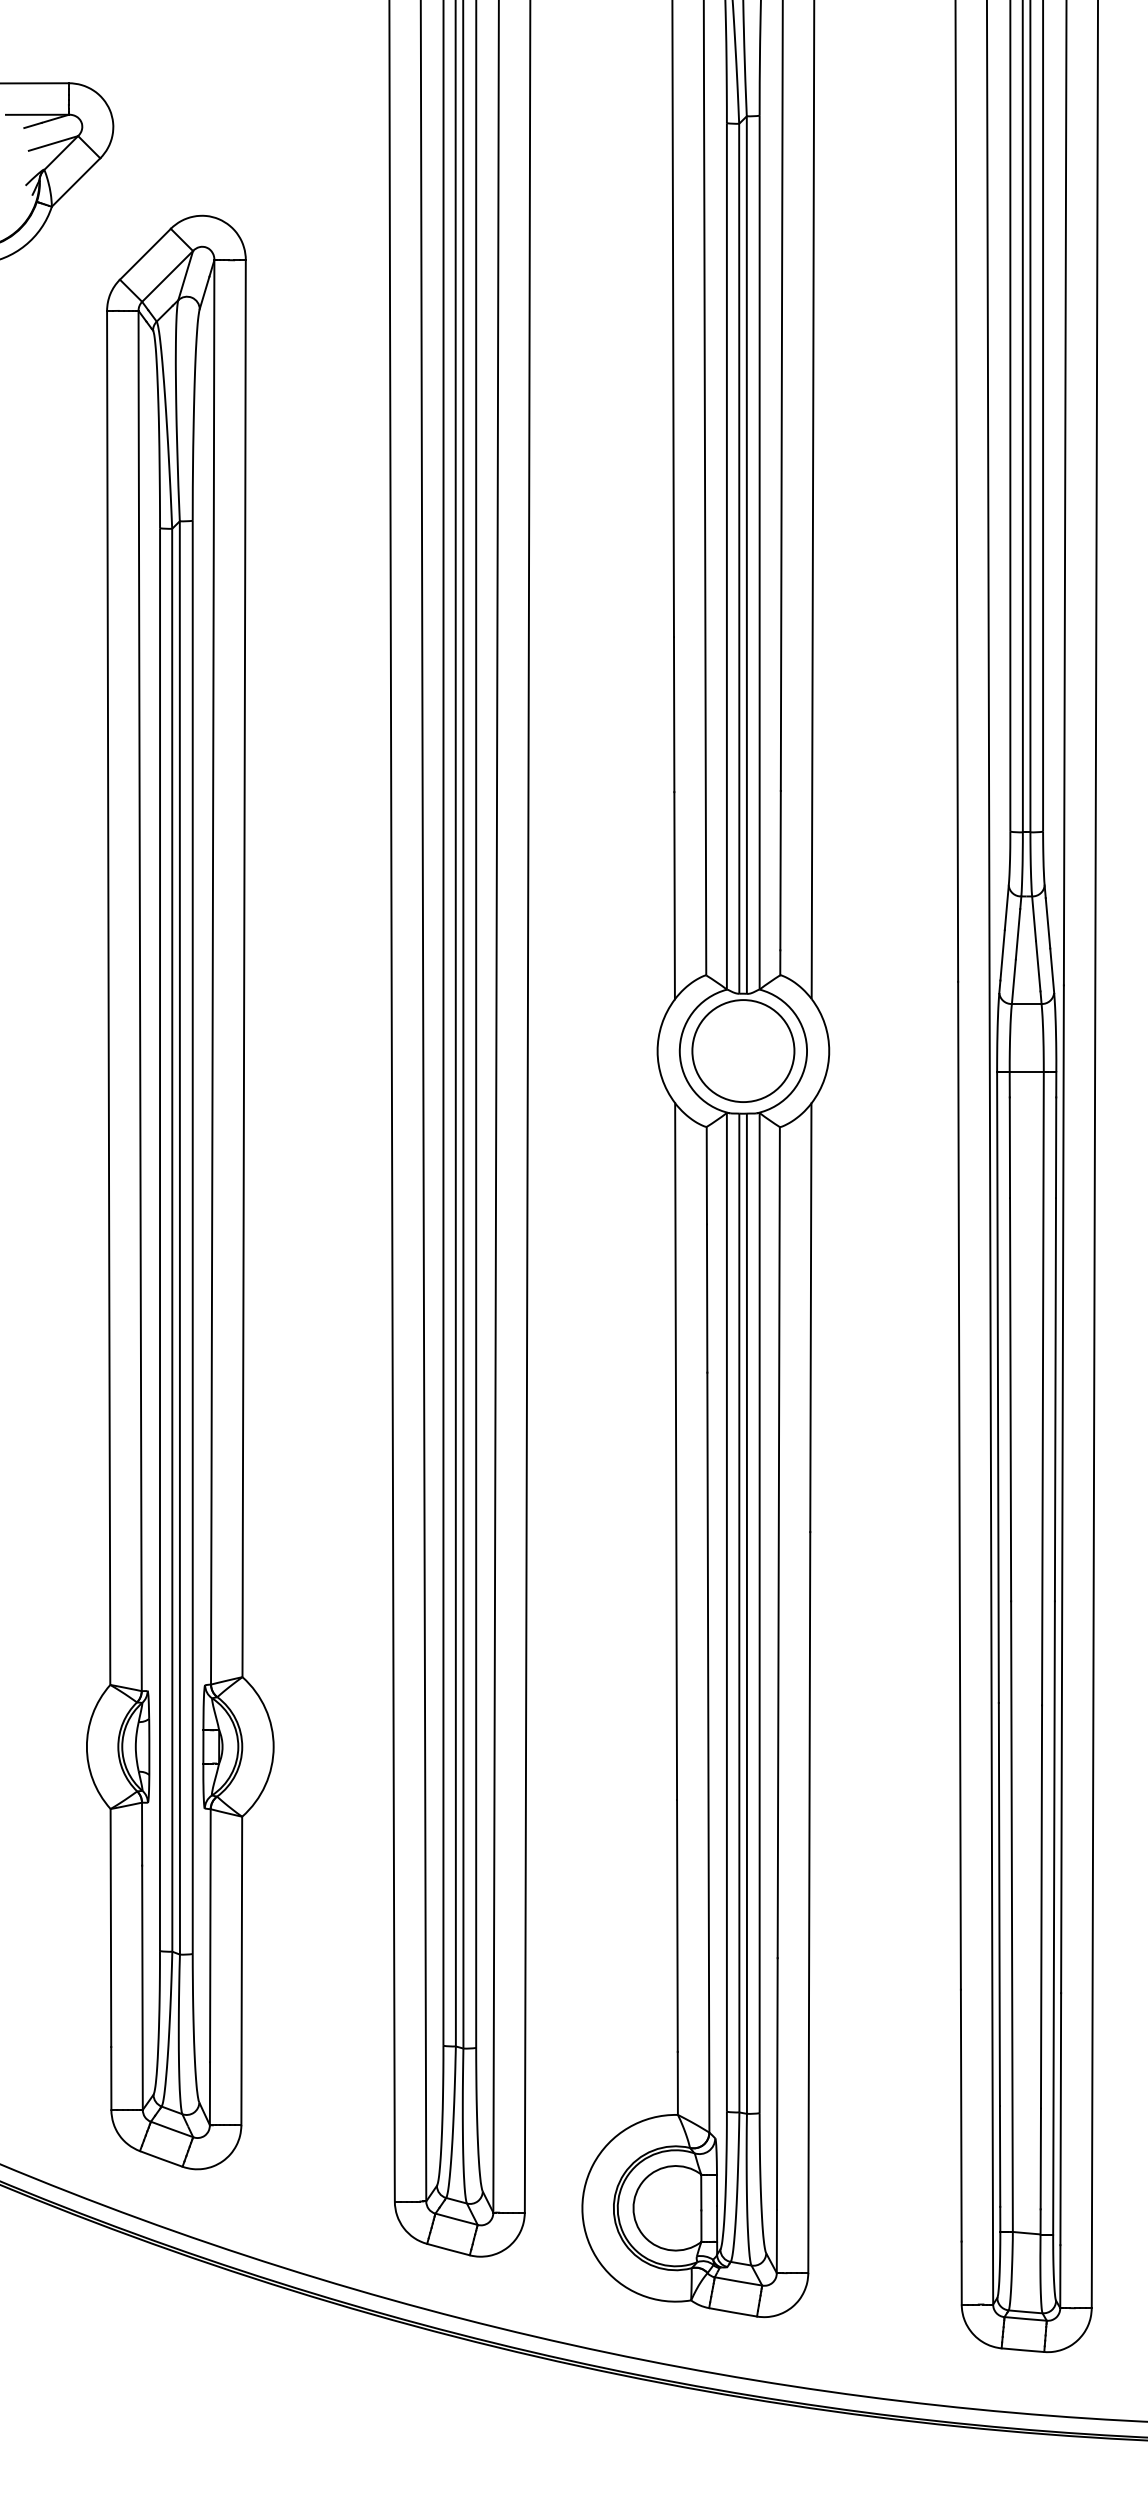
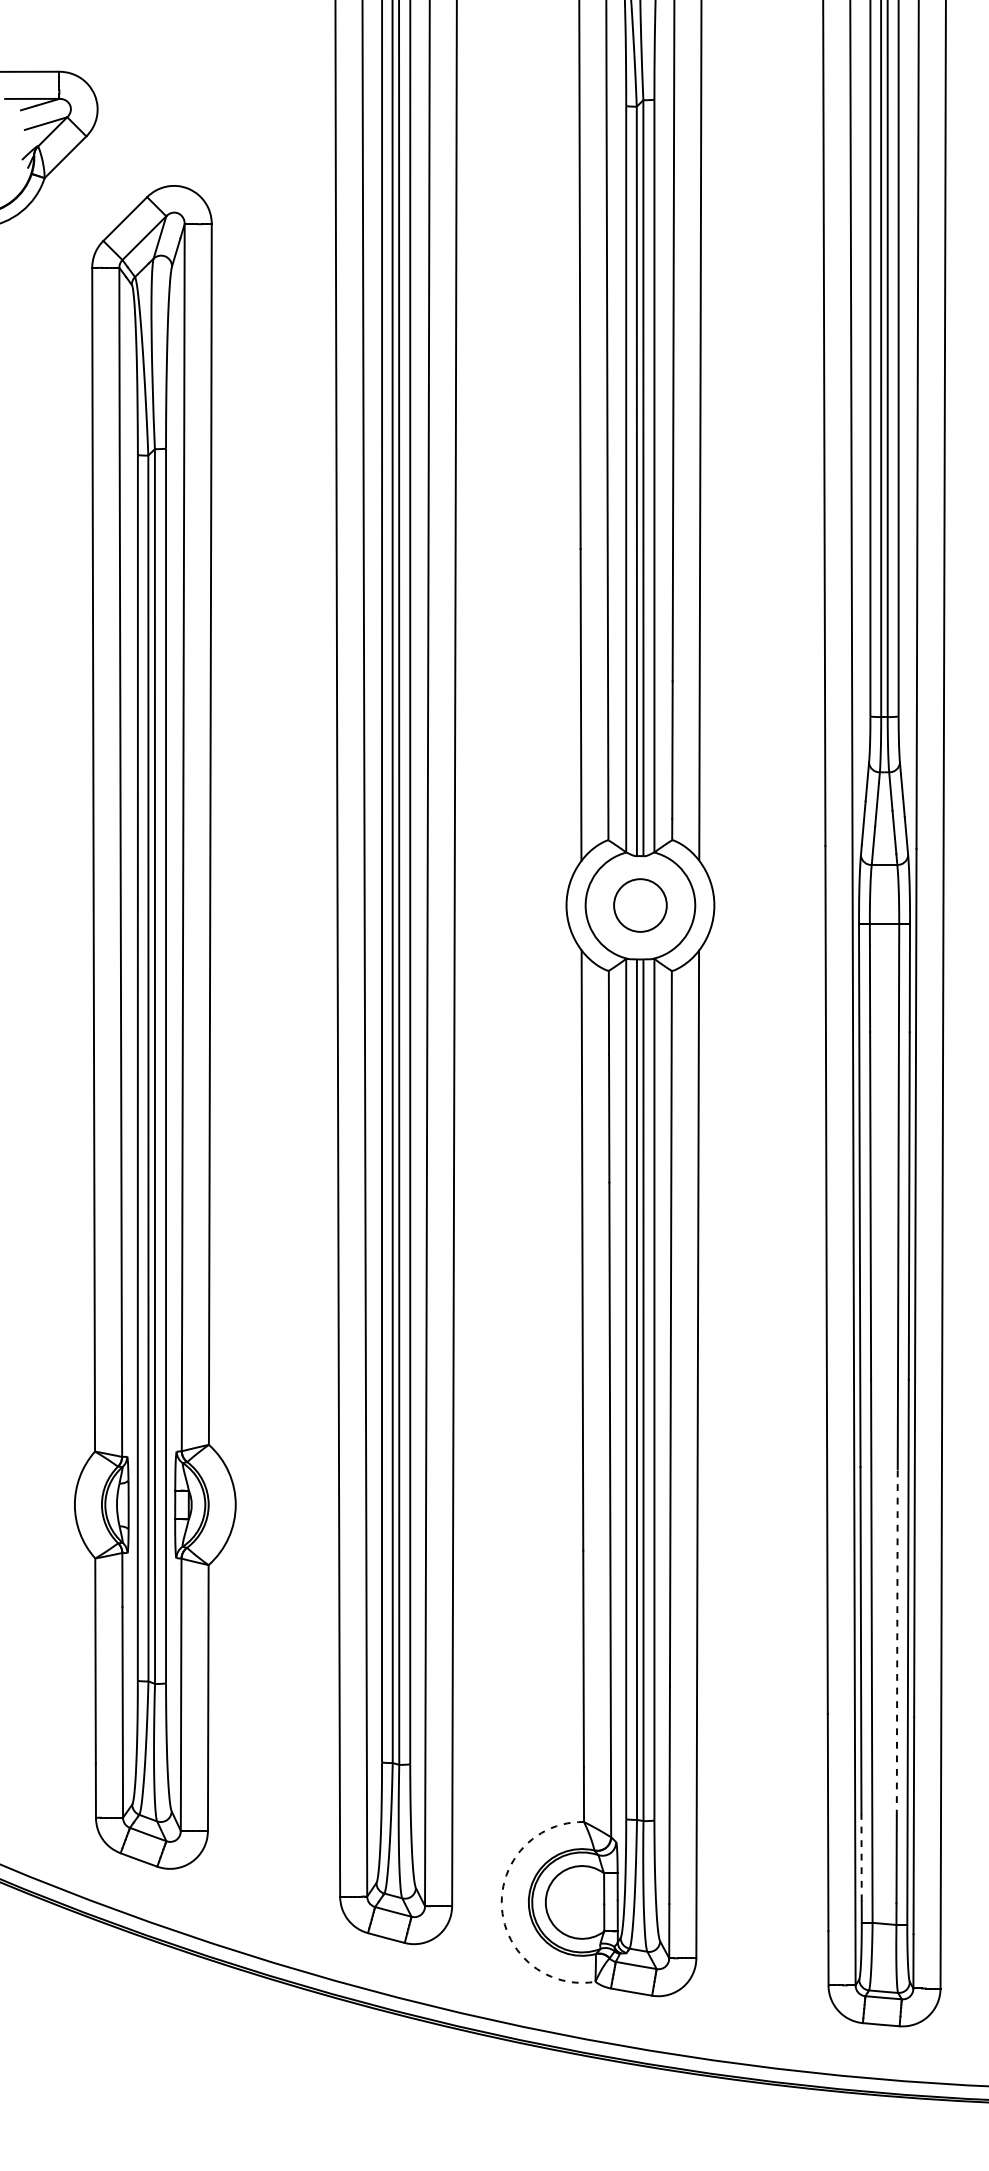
circle: (743, 1051) -> (640, 905), size x0.6
line: (1041, 1906) -> (897, 1642), solid -> dashed
line: (1000, 2155) -> (861, 1856), solid -> dashed
arc: (582, 2214) -> (501, 1907), solid -> dashed

